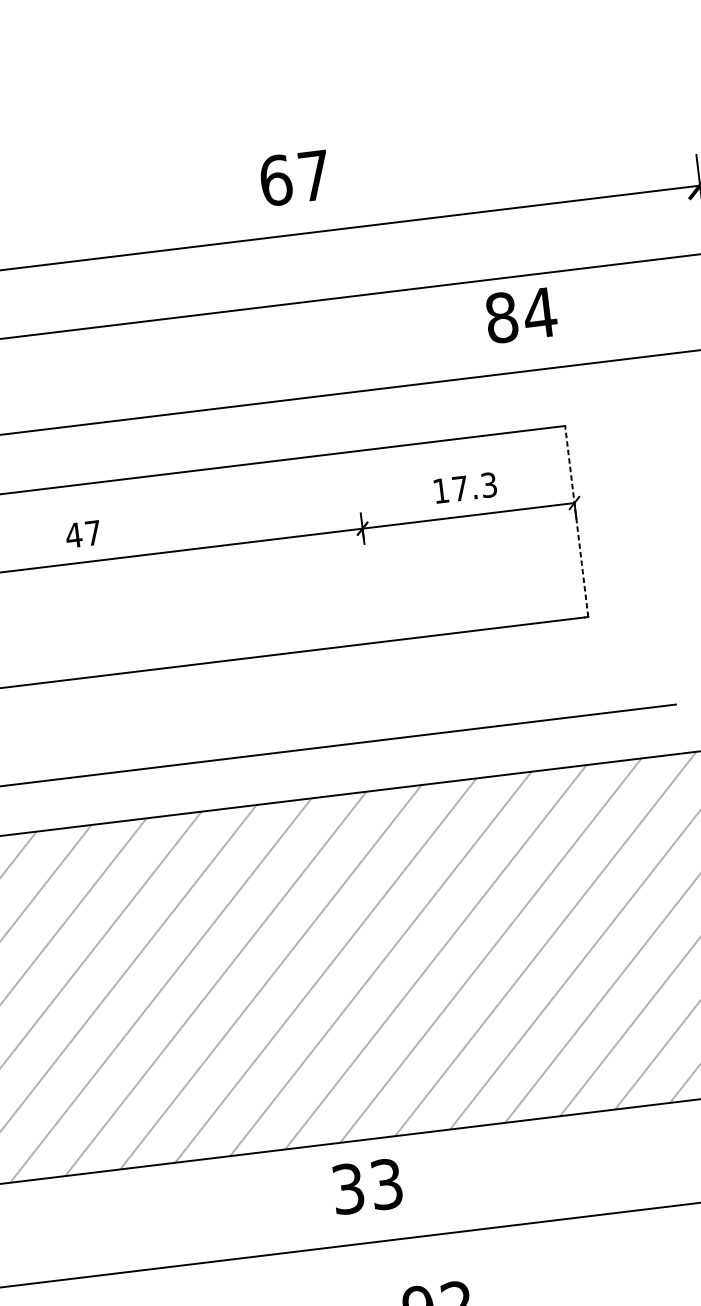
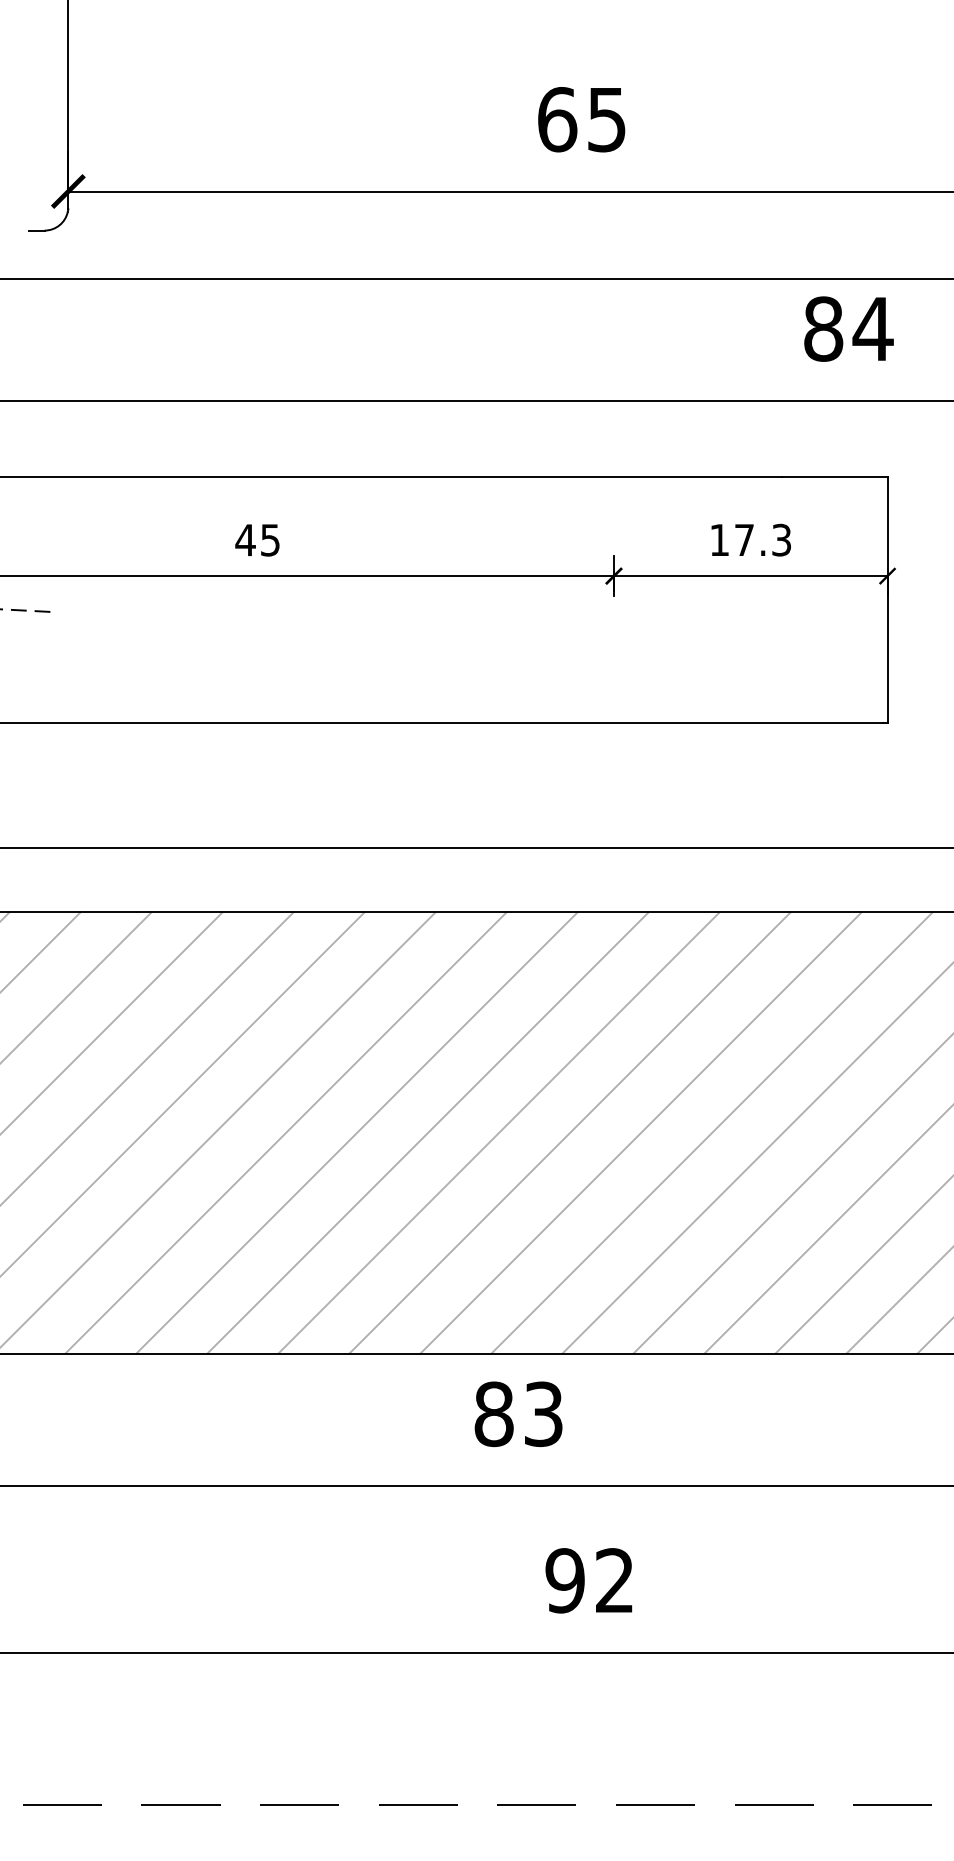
text: (314, 176) -> (606, 120), 67 -> 65
line: (576, 521) -> (887, 599), dashed -> solid
text: (93, 533) -> (270, 540), 47 -> 45
text: (347, 1189) -> (493, 1414), 33 -> 83

